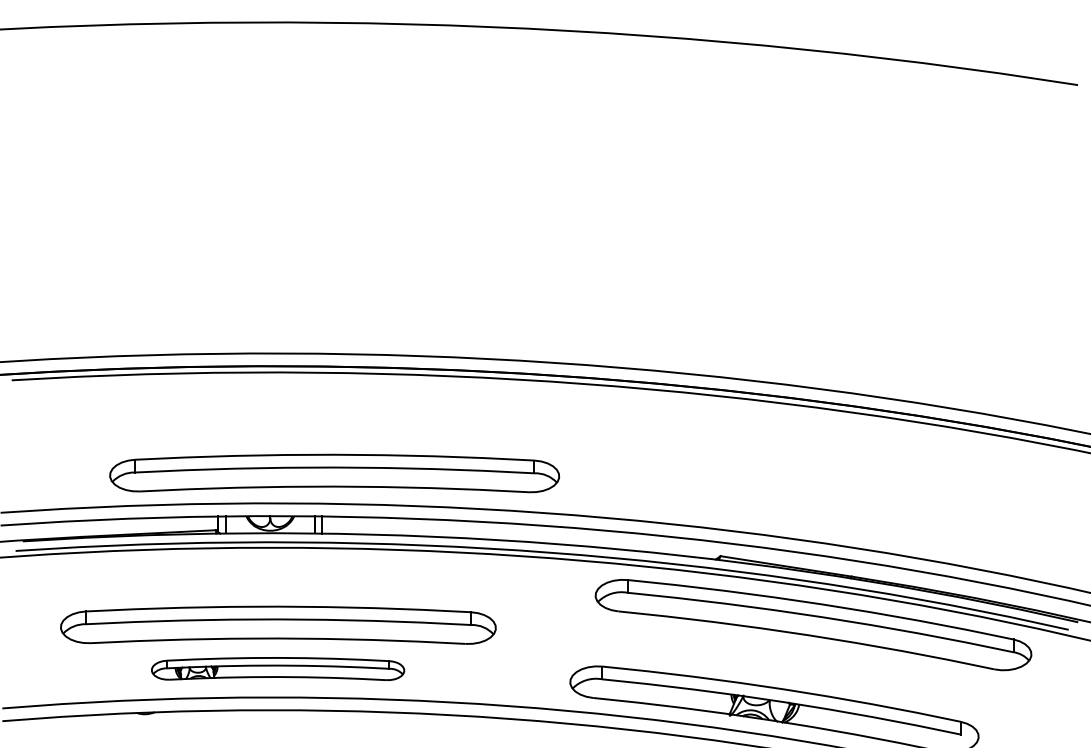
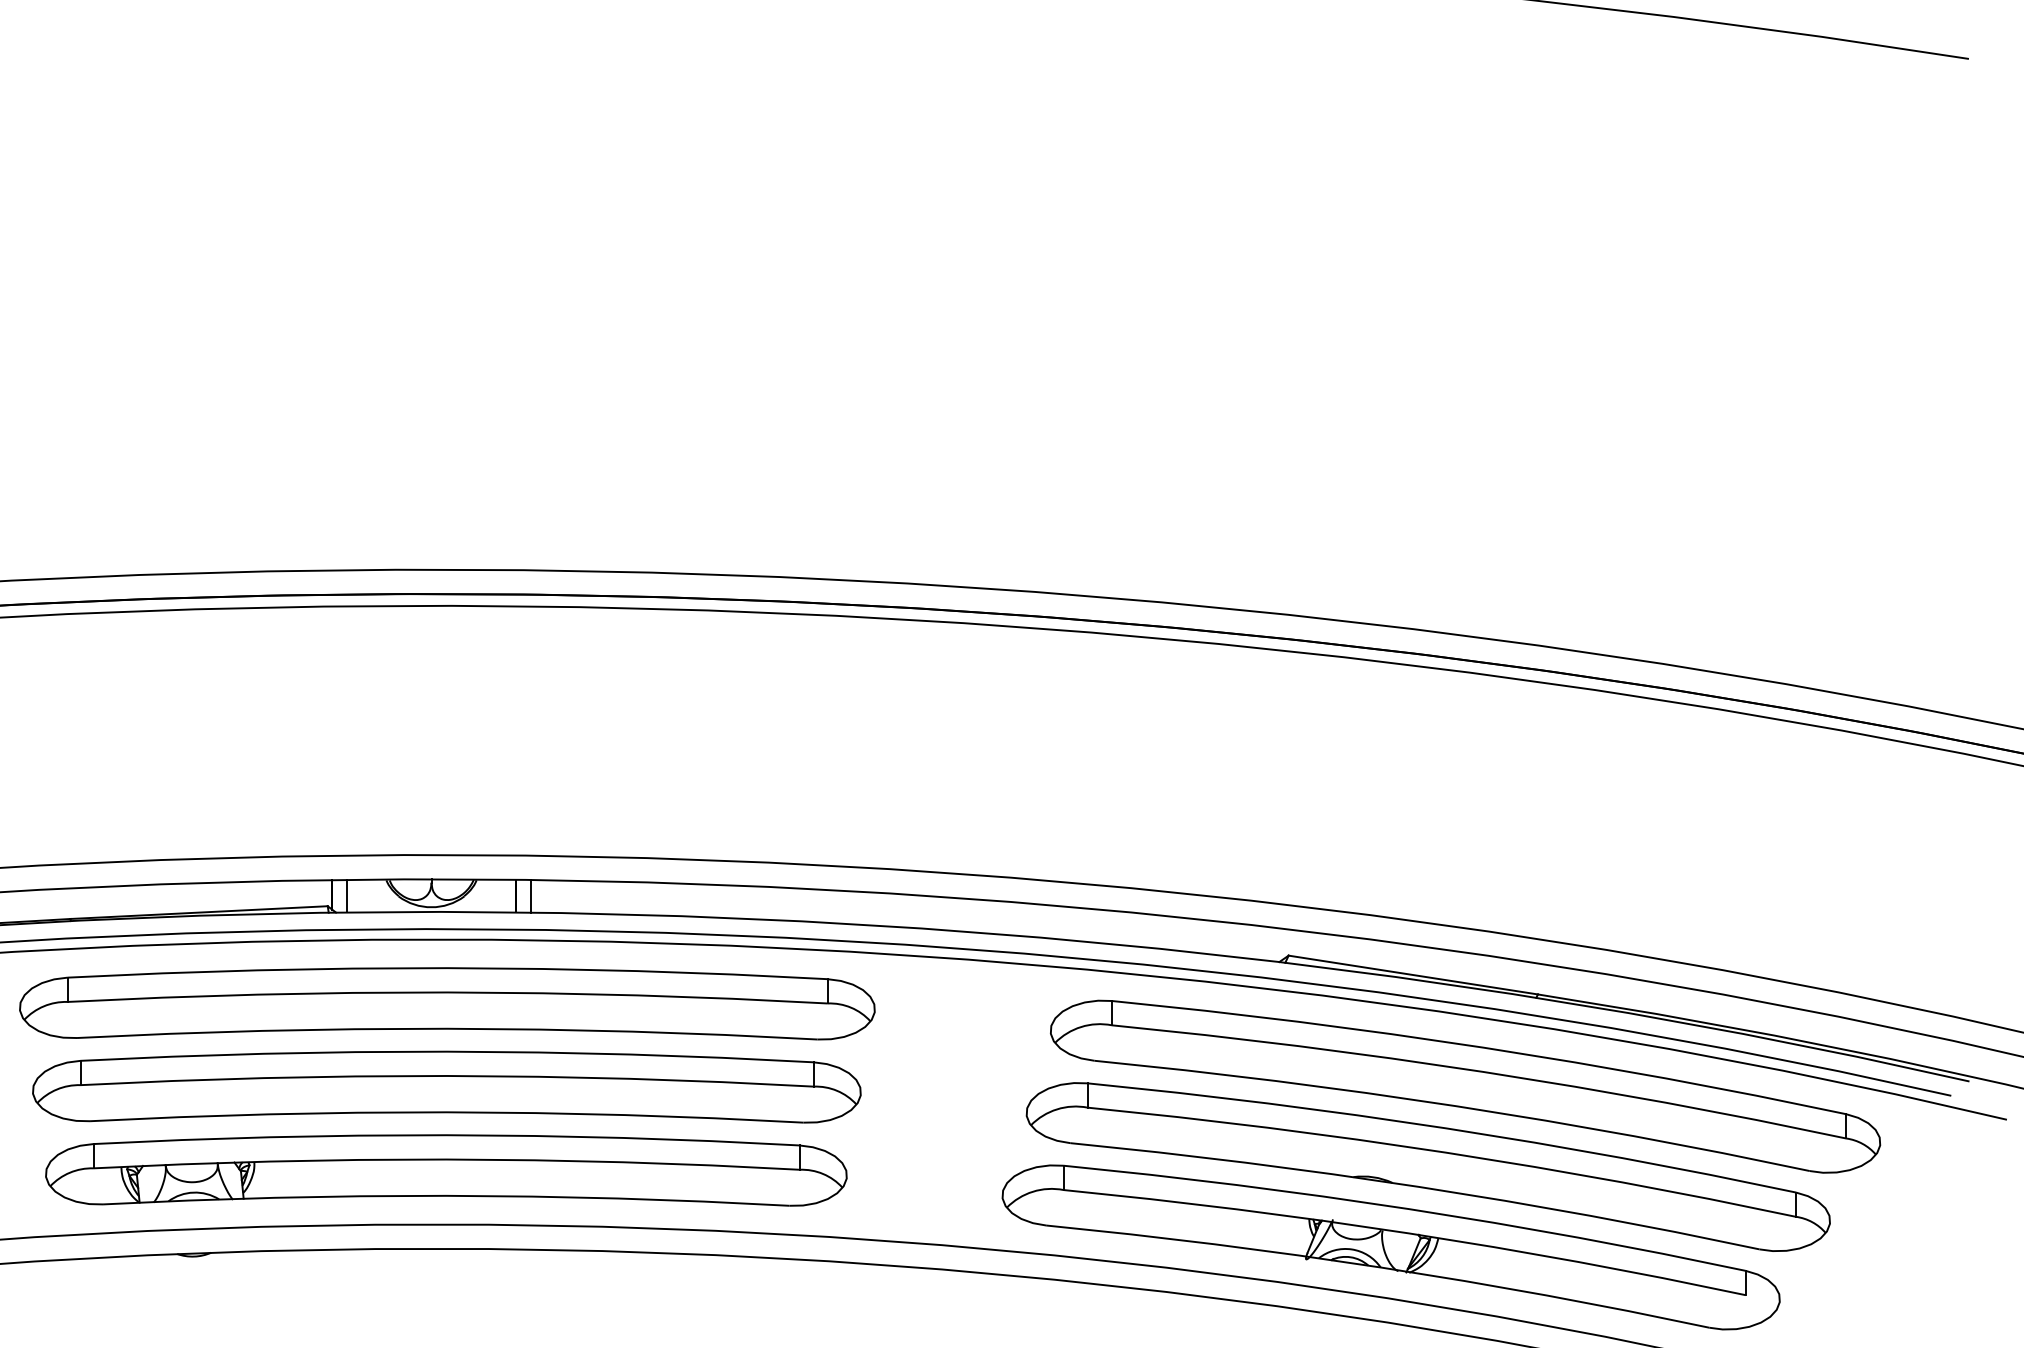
part: (334, 473) -> (447, 1003), moved
part: (793, 667) -> (1427, 1167), added
part: (277, 668) -> (445, 1169), size x1.67

